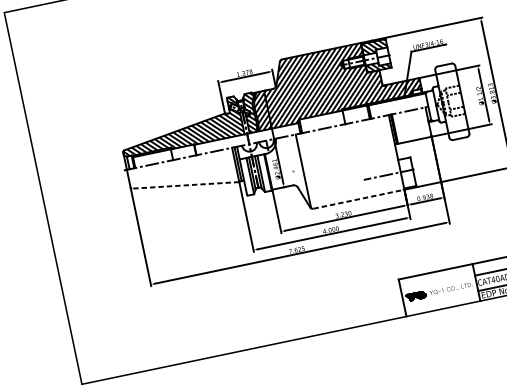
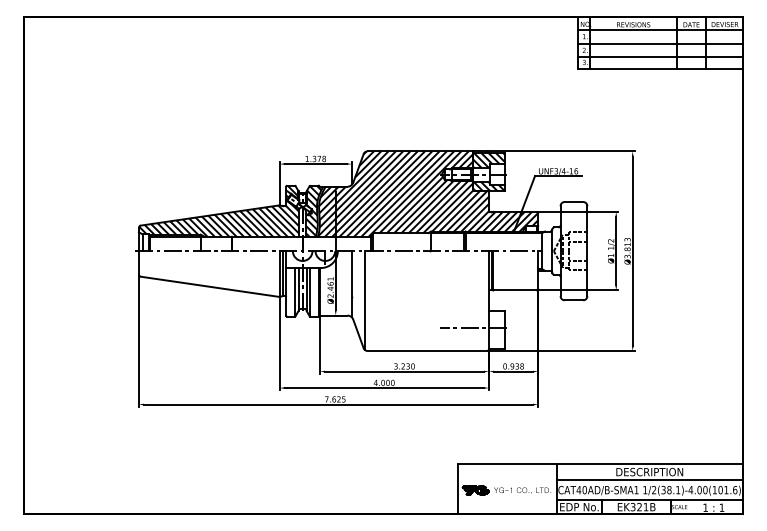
line: (291, 161) -> (351, 284), added
line: (185, 185) -> (209, 286), dashed -> solid
line: (358, 199) -> (427, 350), dashed -> solid

